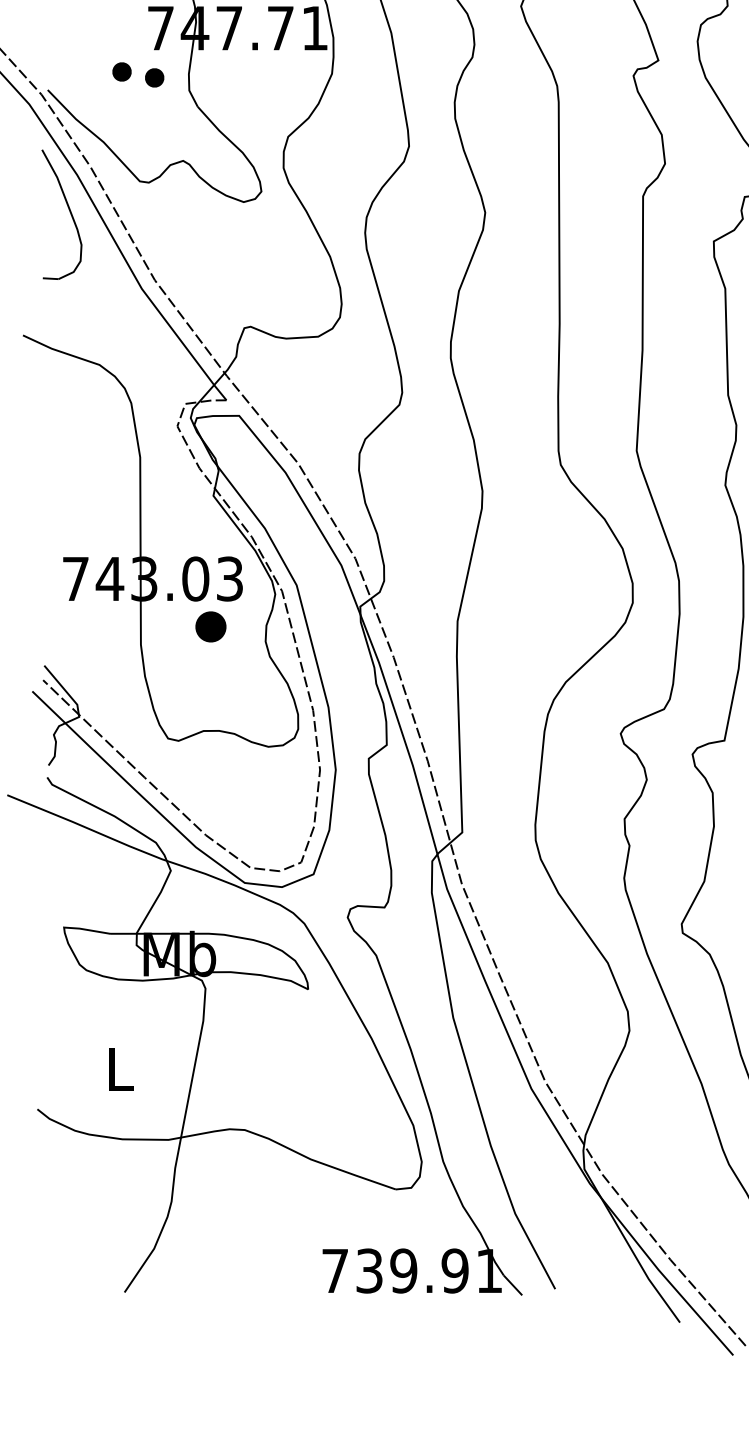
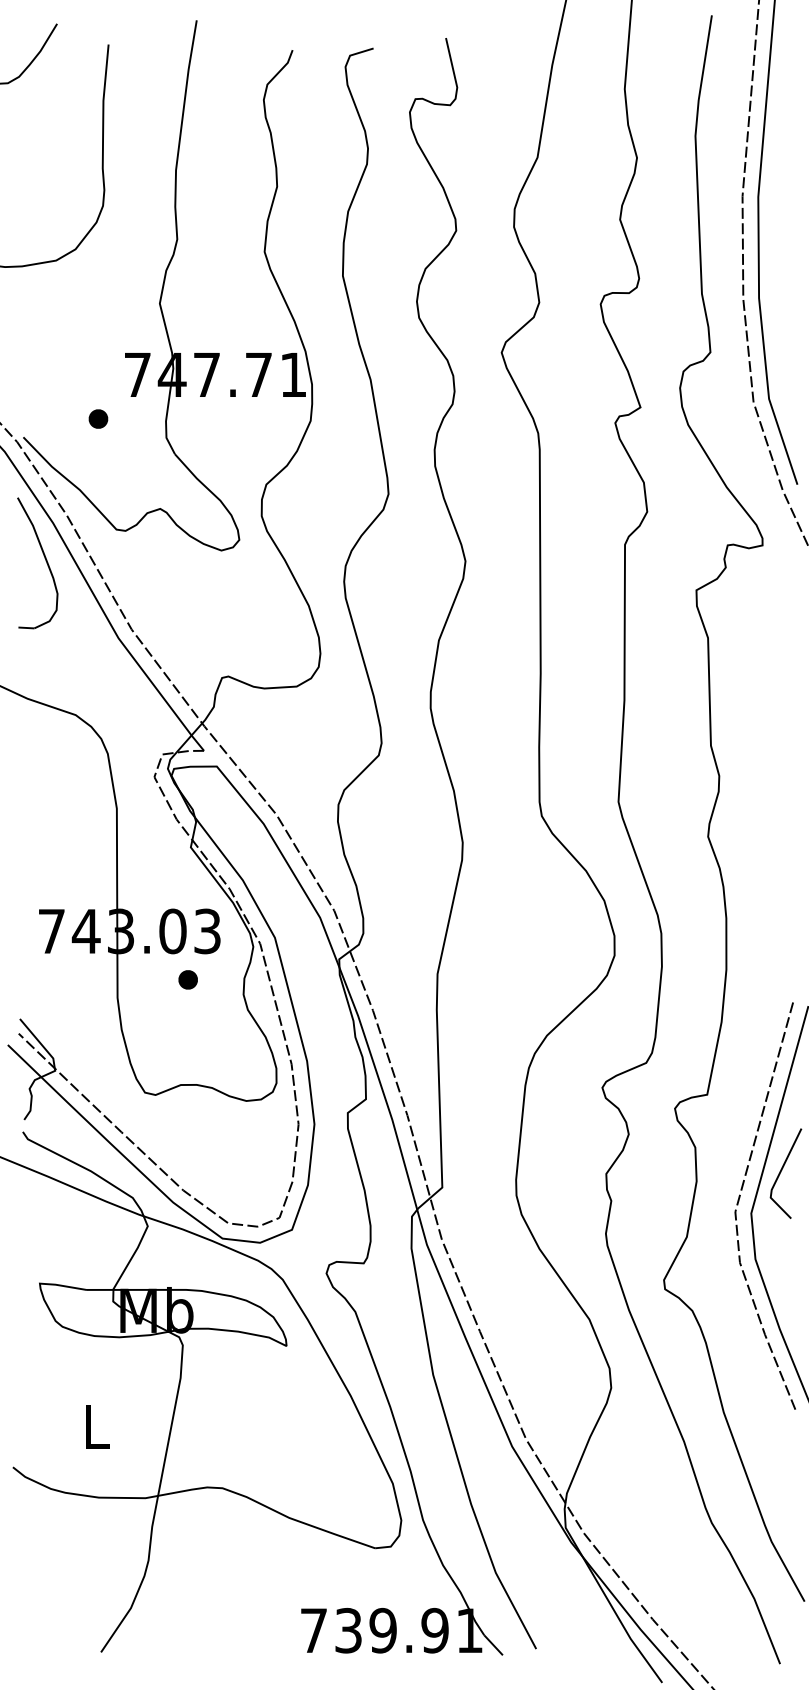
part: (154, 77) -> (131, 424), removed
part: (210, 626) -> (187, 979), size x0.62

